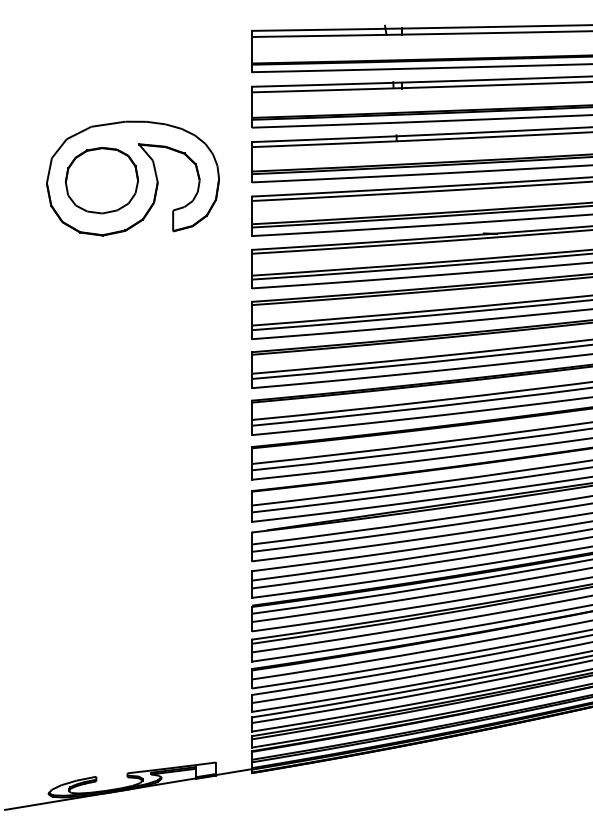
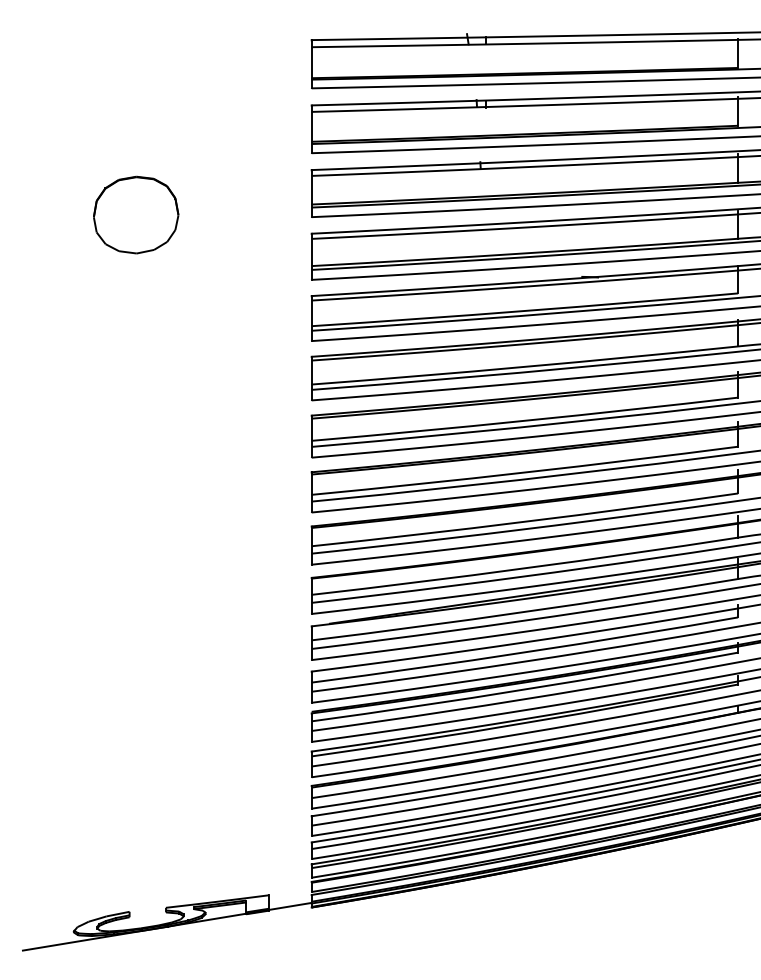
part: (132, 178) -> (171, 212), removed

